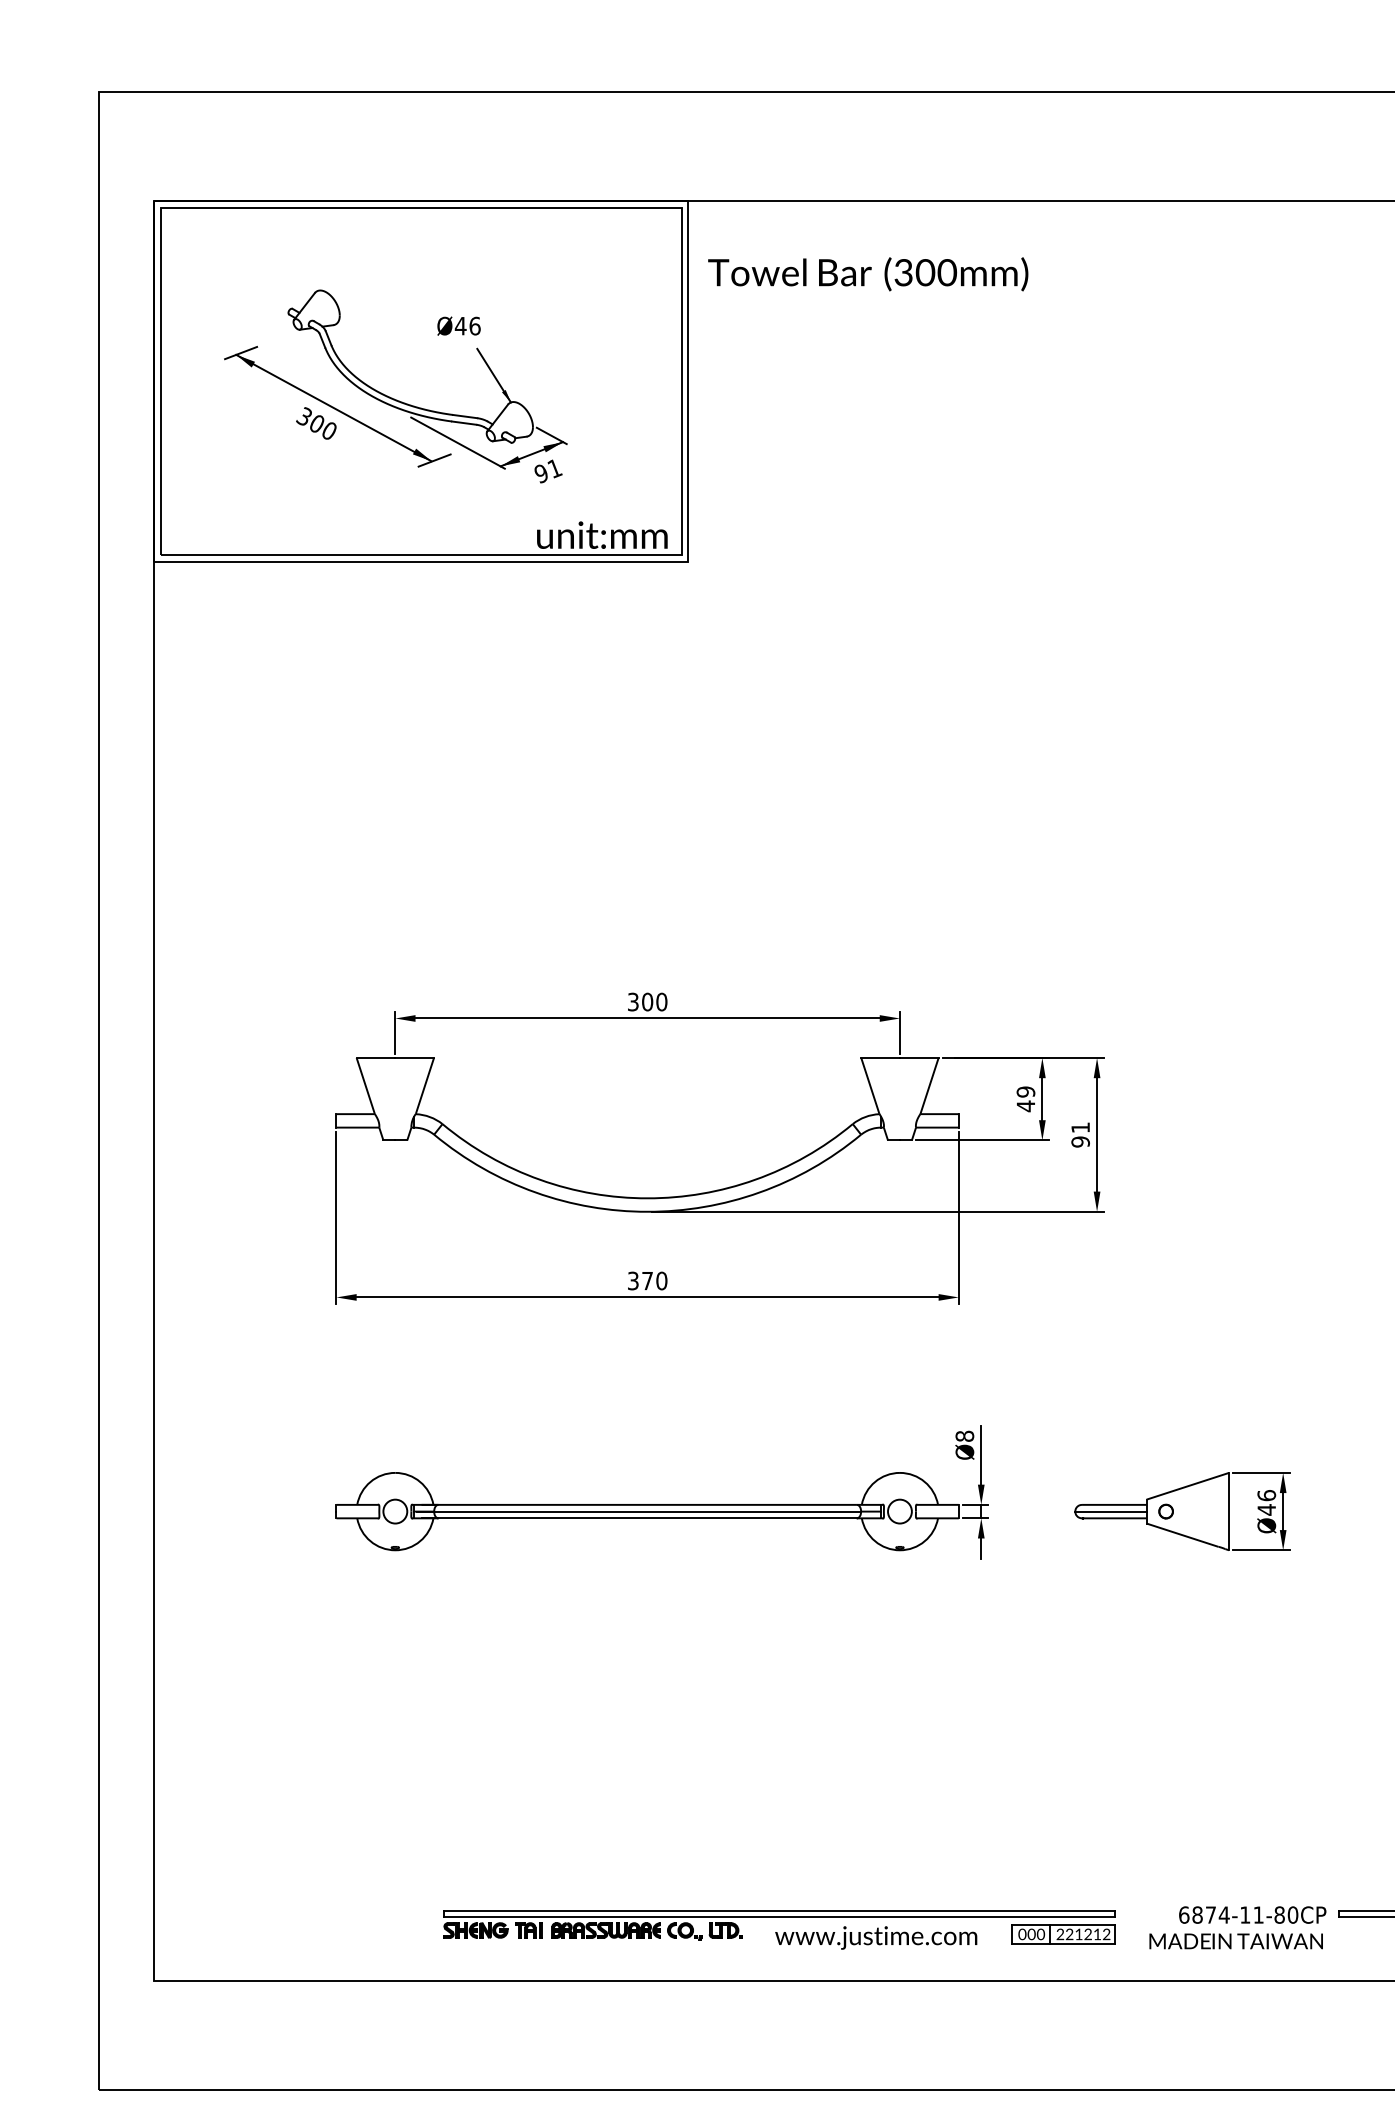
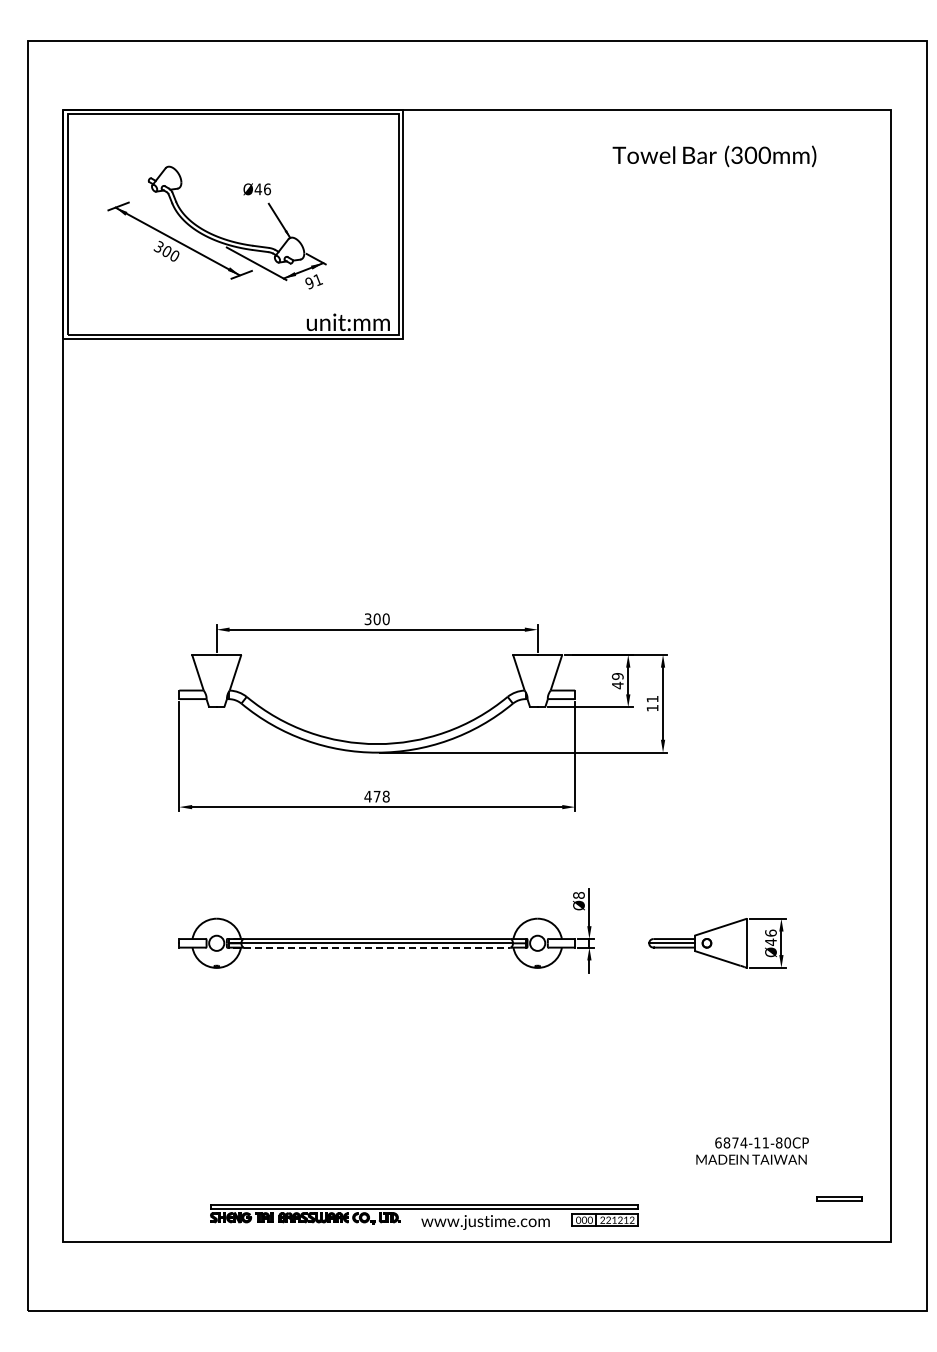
text: (868, 274) -> (714, 156), moved
text: (1080, 1140) -> (652, 707), 91 -> 11
text: (646, 1280) -> (376, 796), 370 -> 478
line: (640, 1518) -> (372, 947), solid -> dashed
text: (1237, 1926) -> (752, 1150), moved
part: (780, 1928) -> (424, 1216), moved

